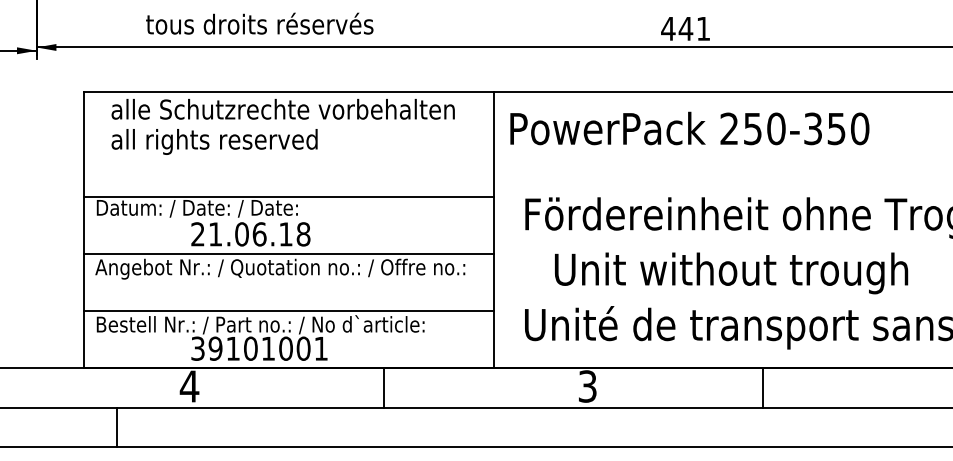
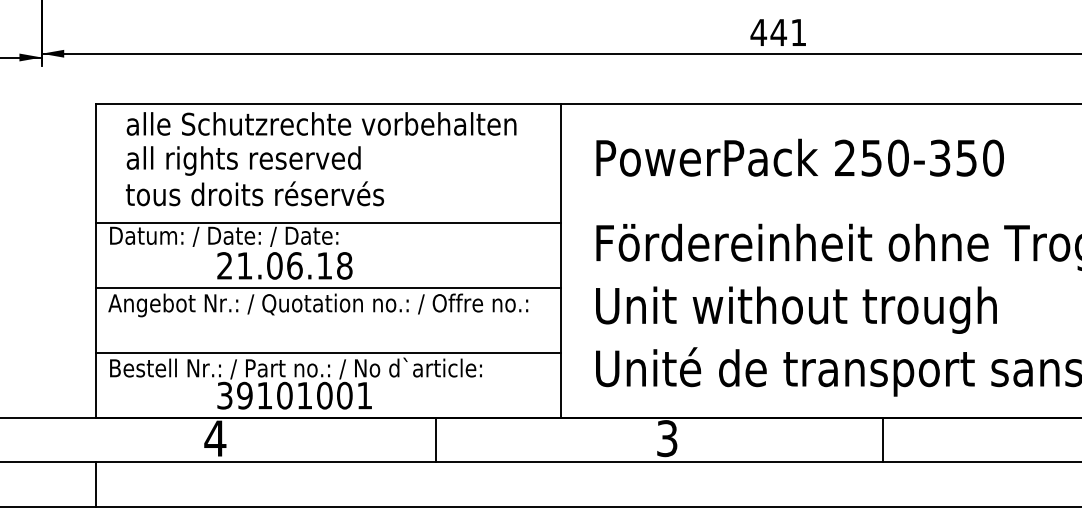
text: (259, 23) -> (254, 193), moved
text: (689, 128) -> (799, 157), moved
text: (731, 272) -> (796, 309), moved
line: (763, 387) -> (883, 439), moved
line: (116, 426) -> (95, 484), moved

